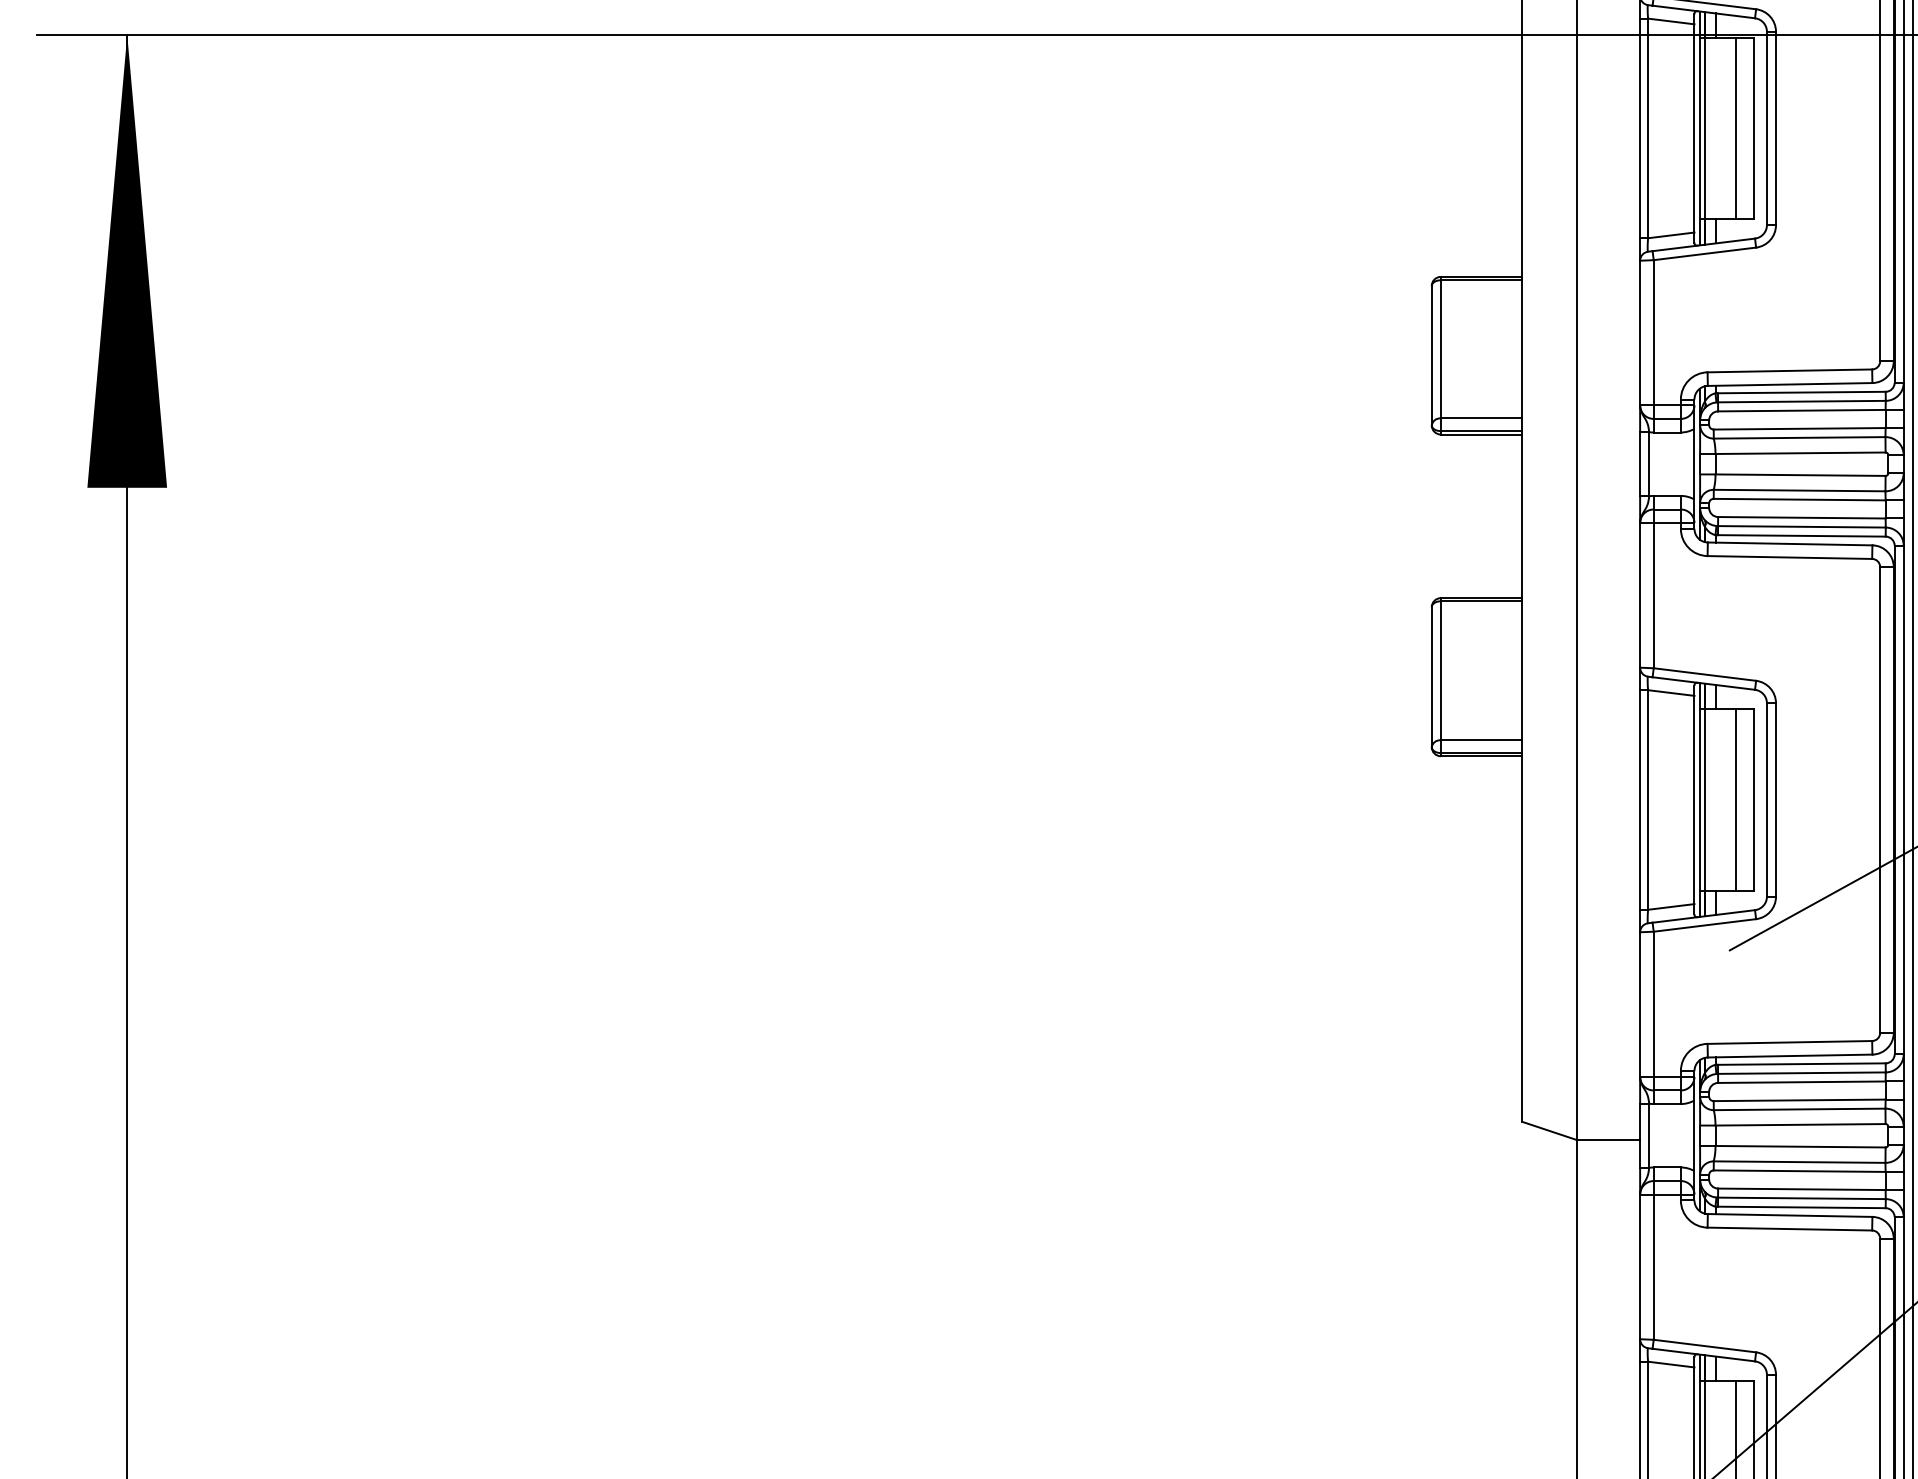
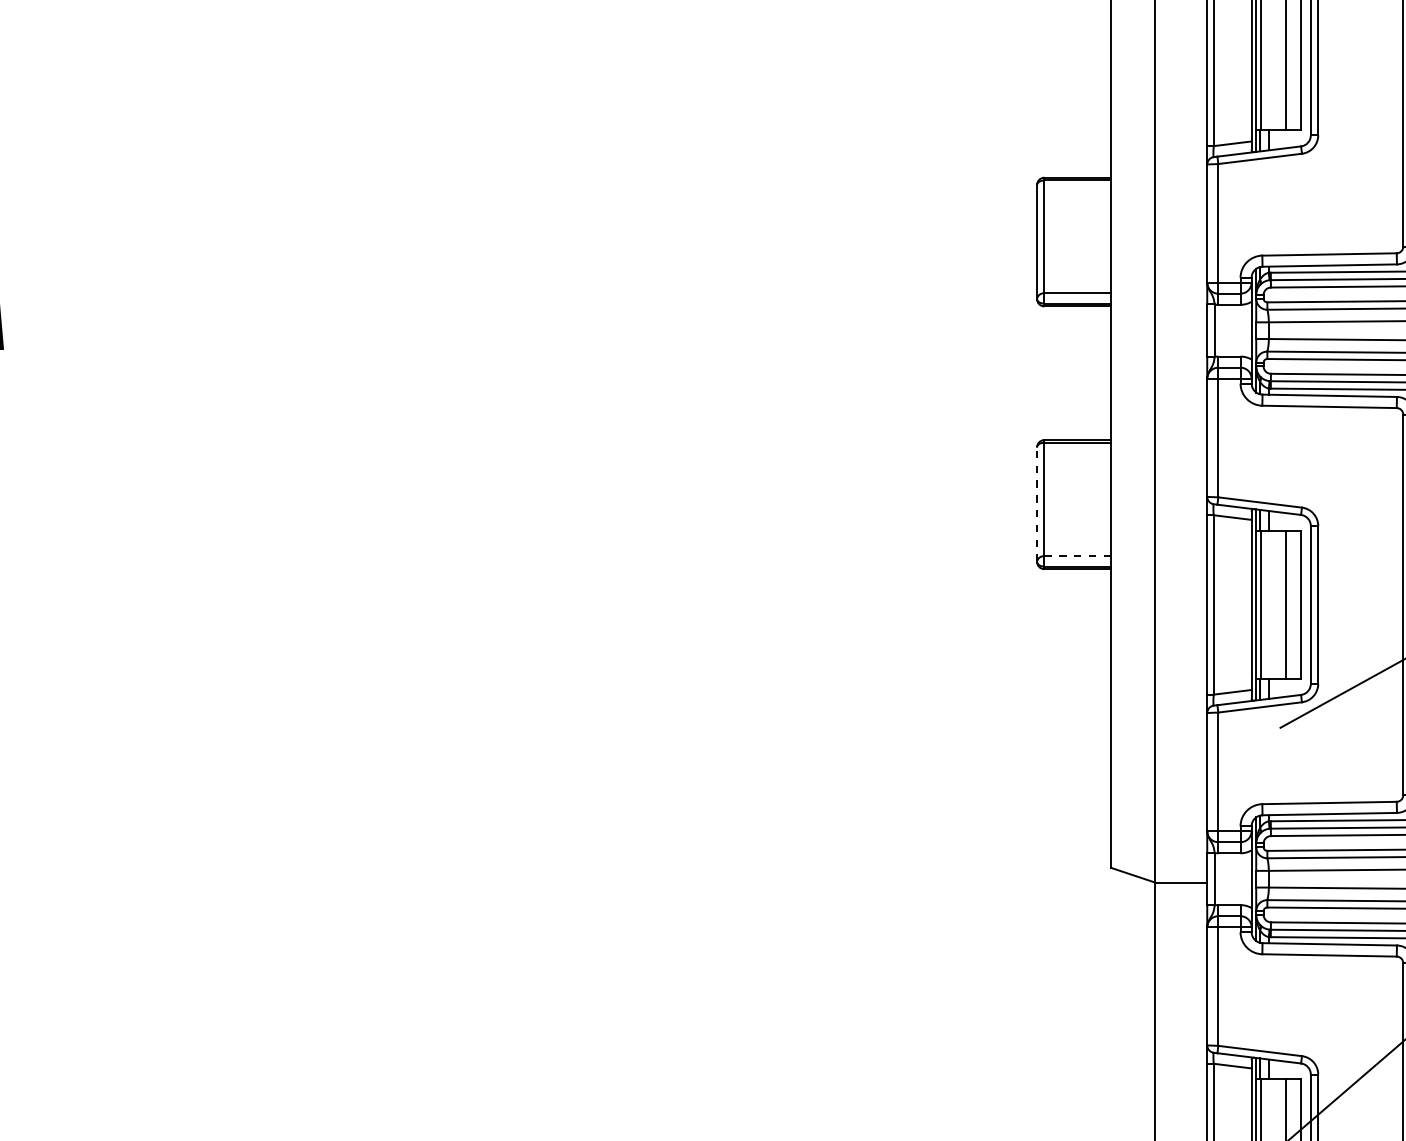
line: (1431, 677) -> (1036, 504), solid -> dashed
line: (1481, 740) -> (1077, 556), solid -> dashed

